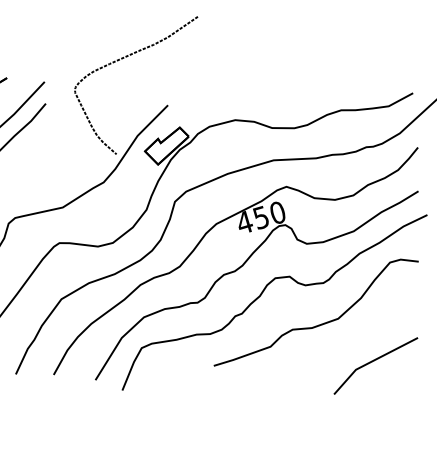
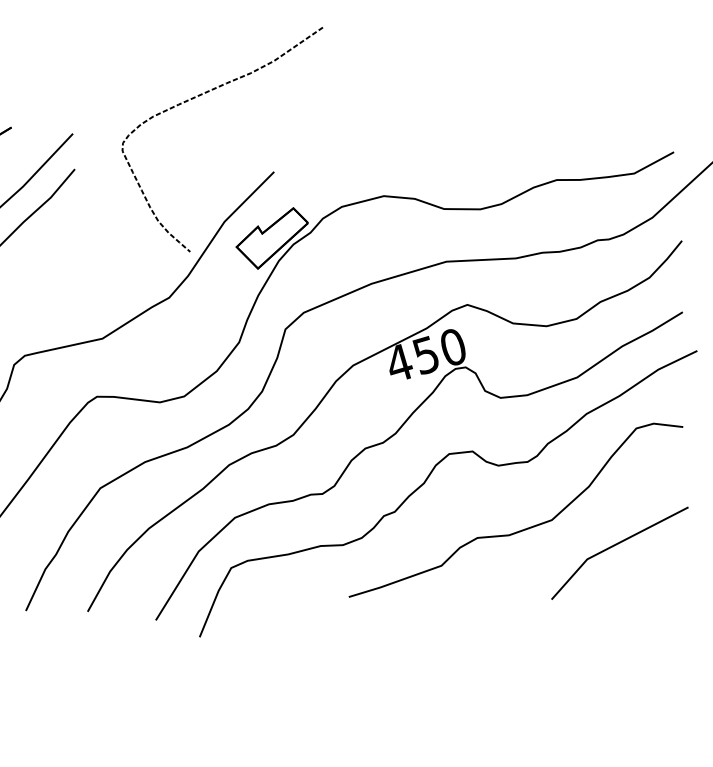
line: (374, 361) -> (617, 545), moved

